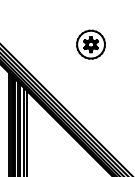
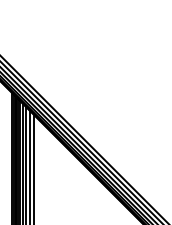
part: (90, 44) -> (115, 56), removed

